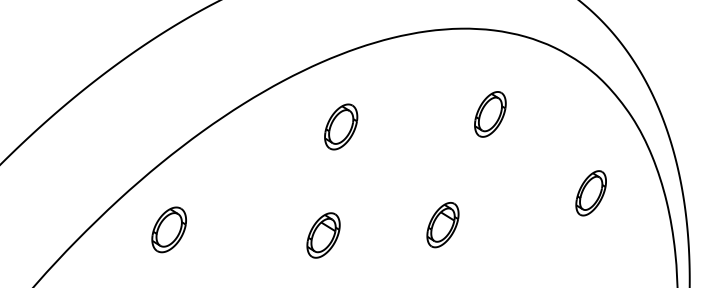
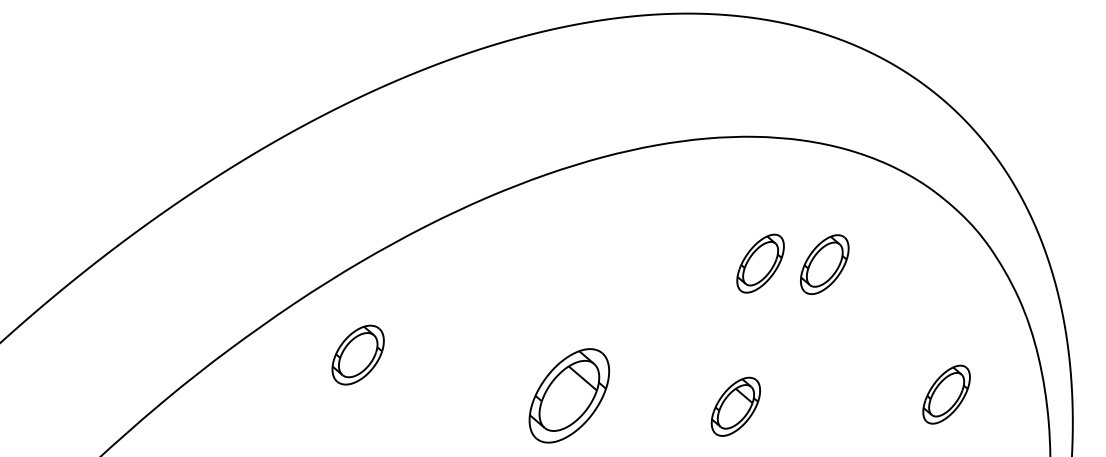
part: (444, 120) -> (760, 263), added
part: (340, 126) -> (616, 249), removed
part: (323, 235) -> (569, 395), size x1.6

